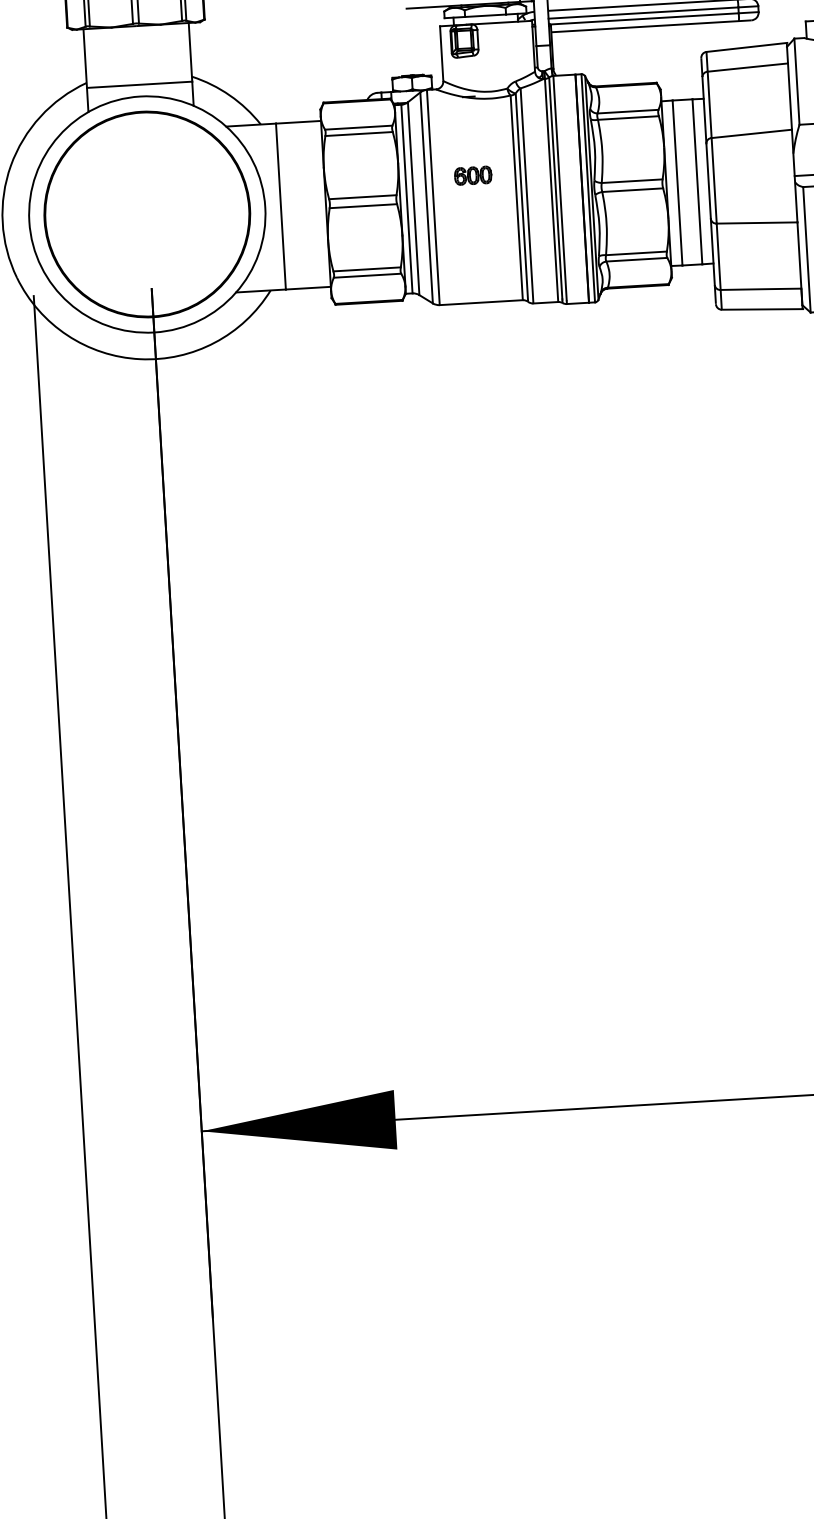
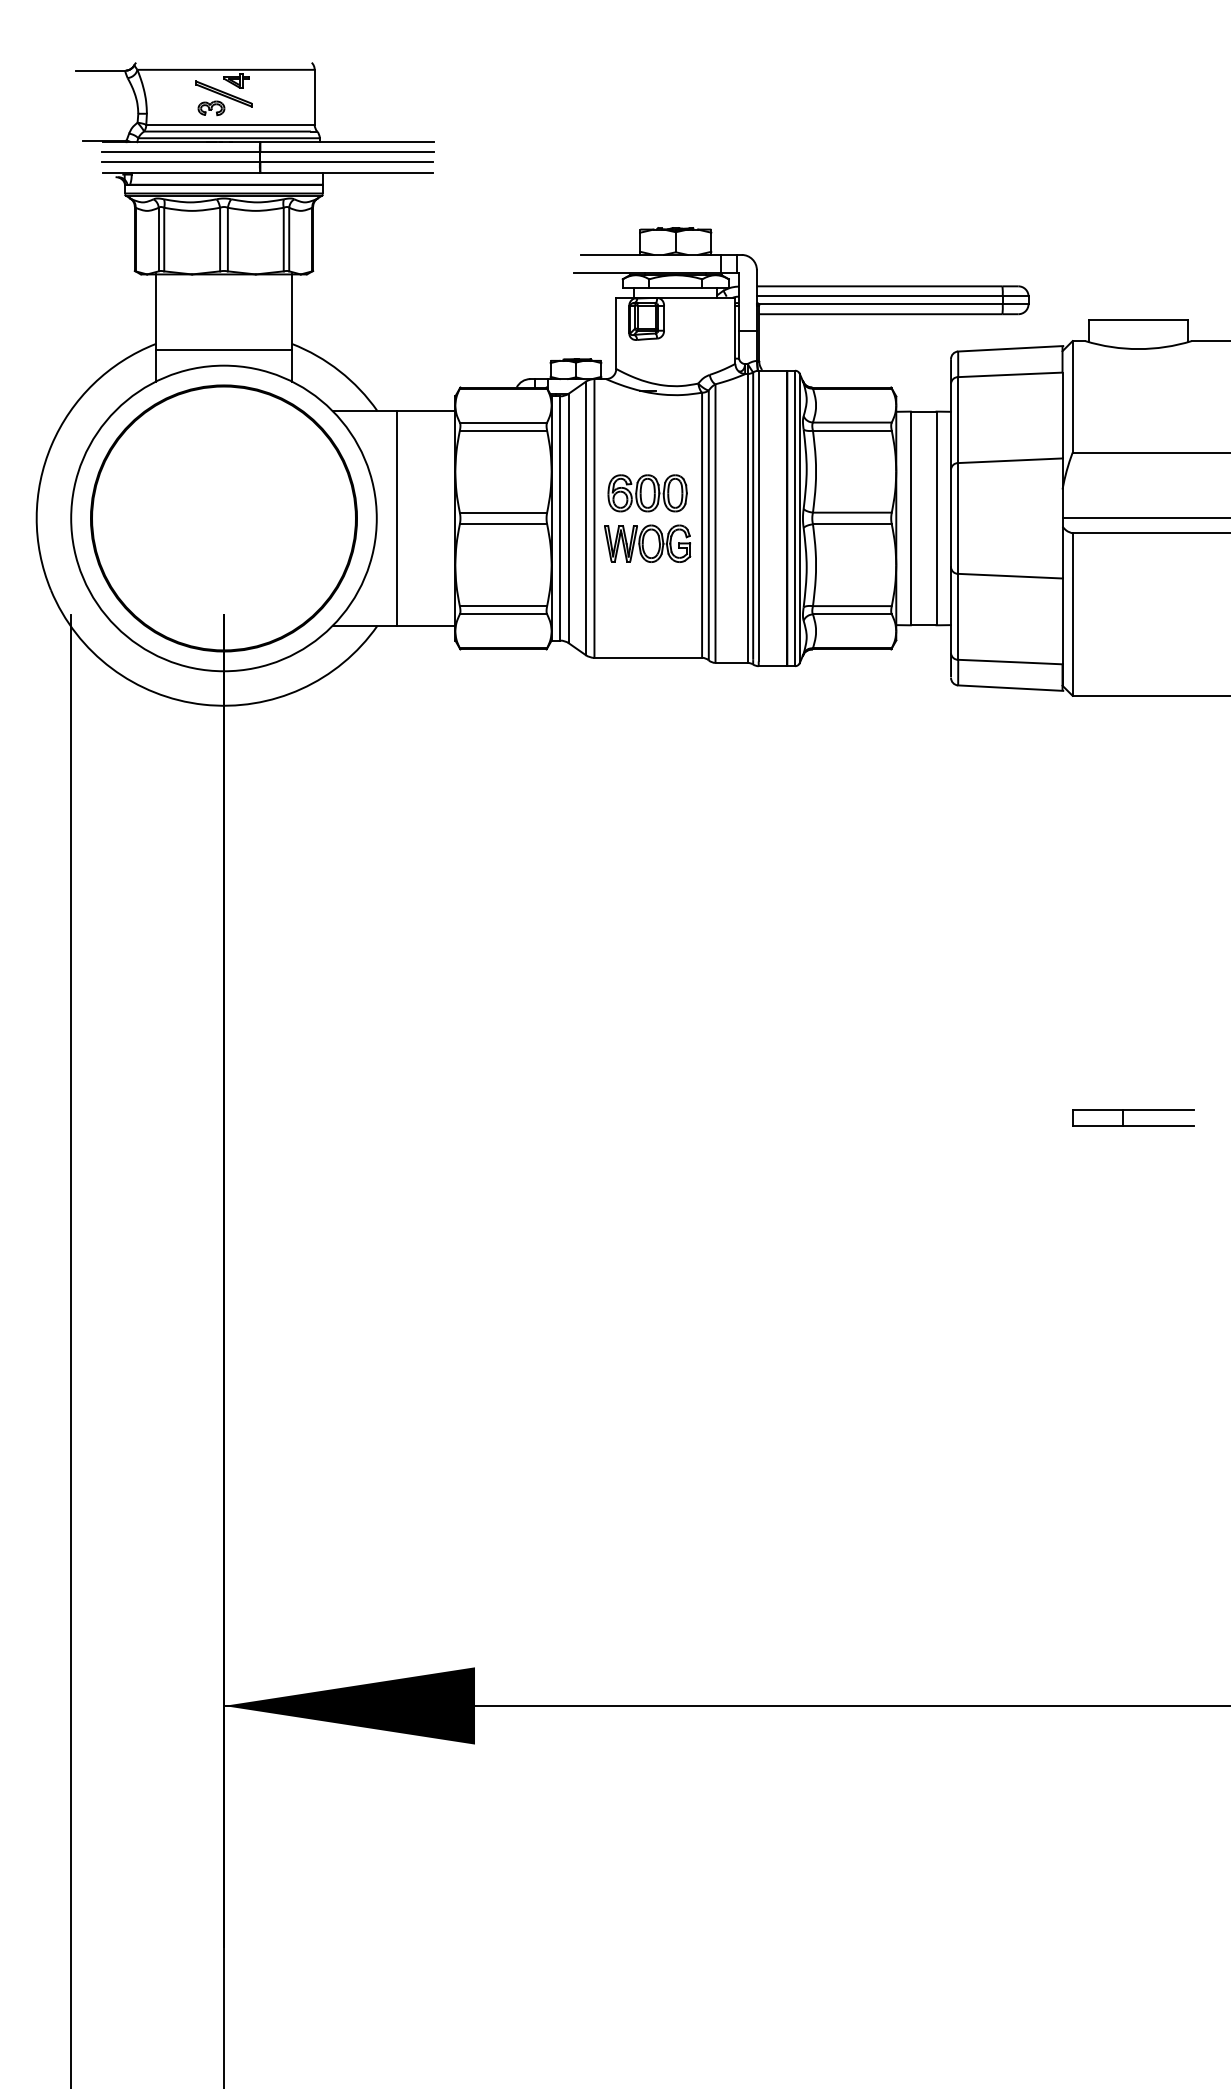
part: (473, 175) -> (647, 493), size x1.67
part: (475, 214) -> (647, 543), added

